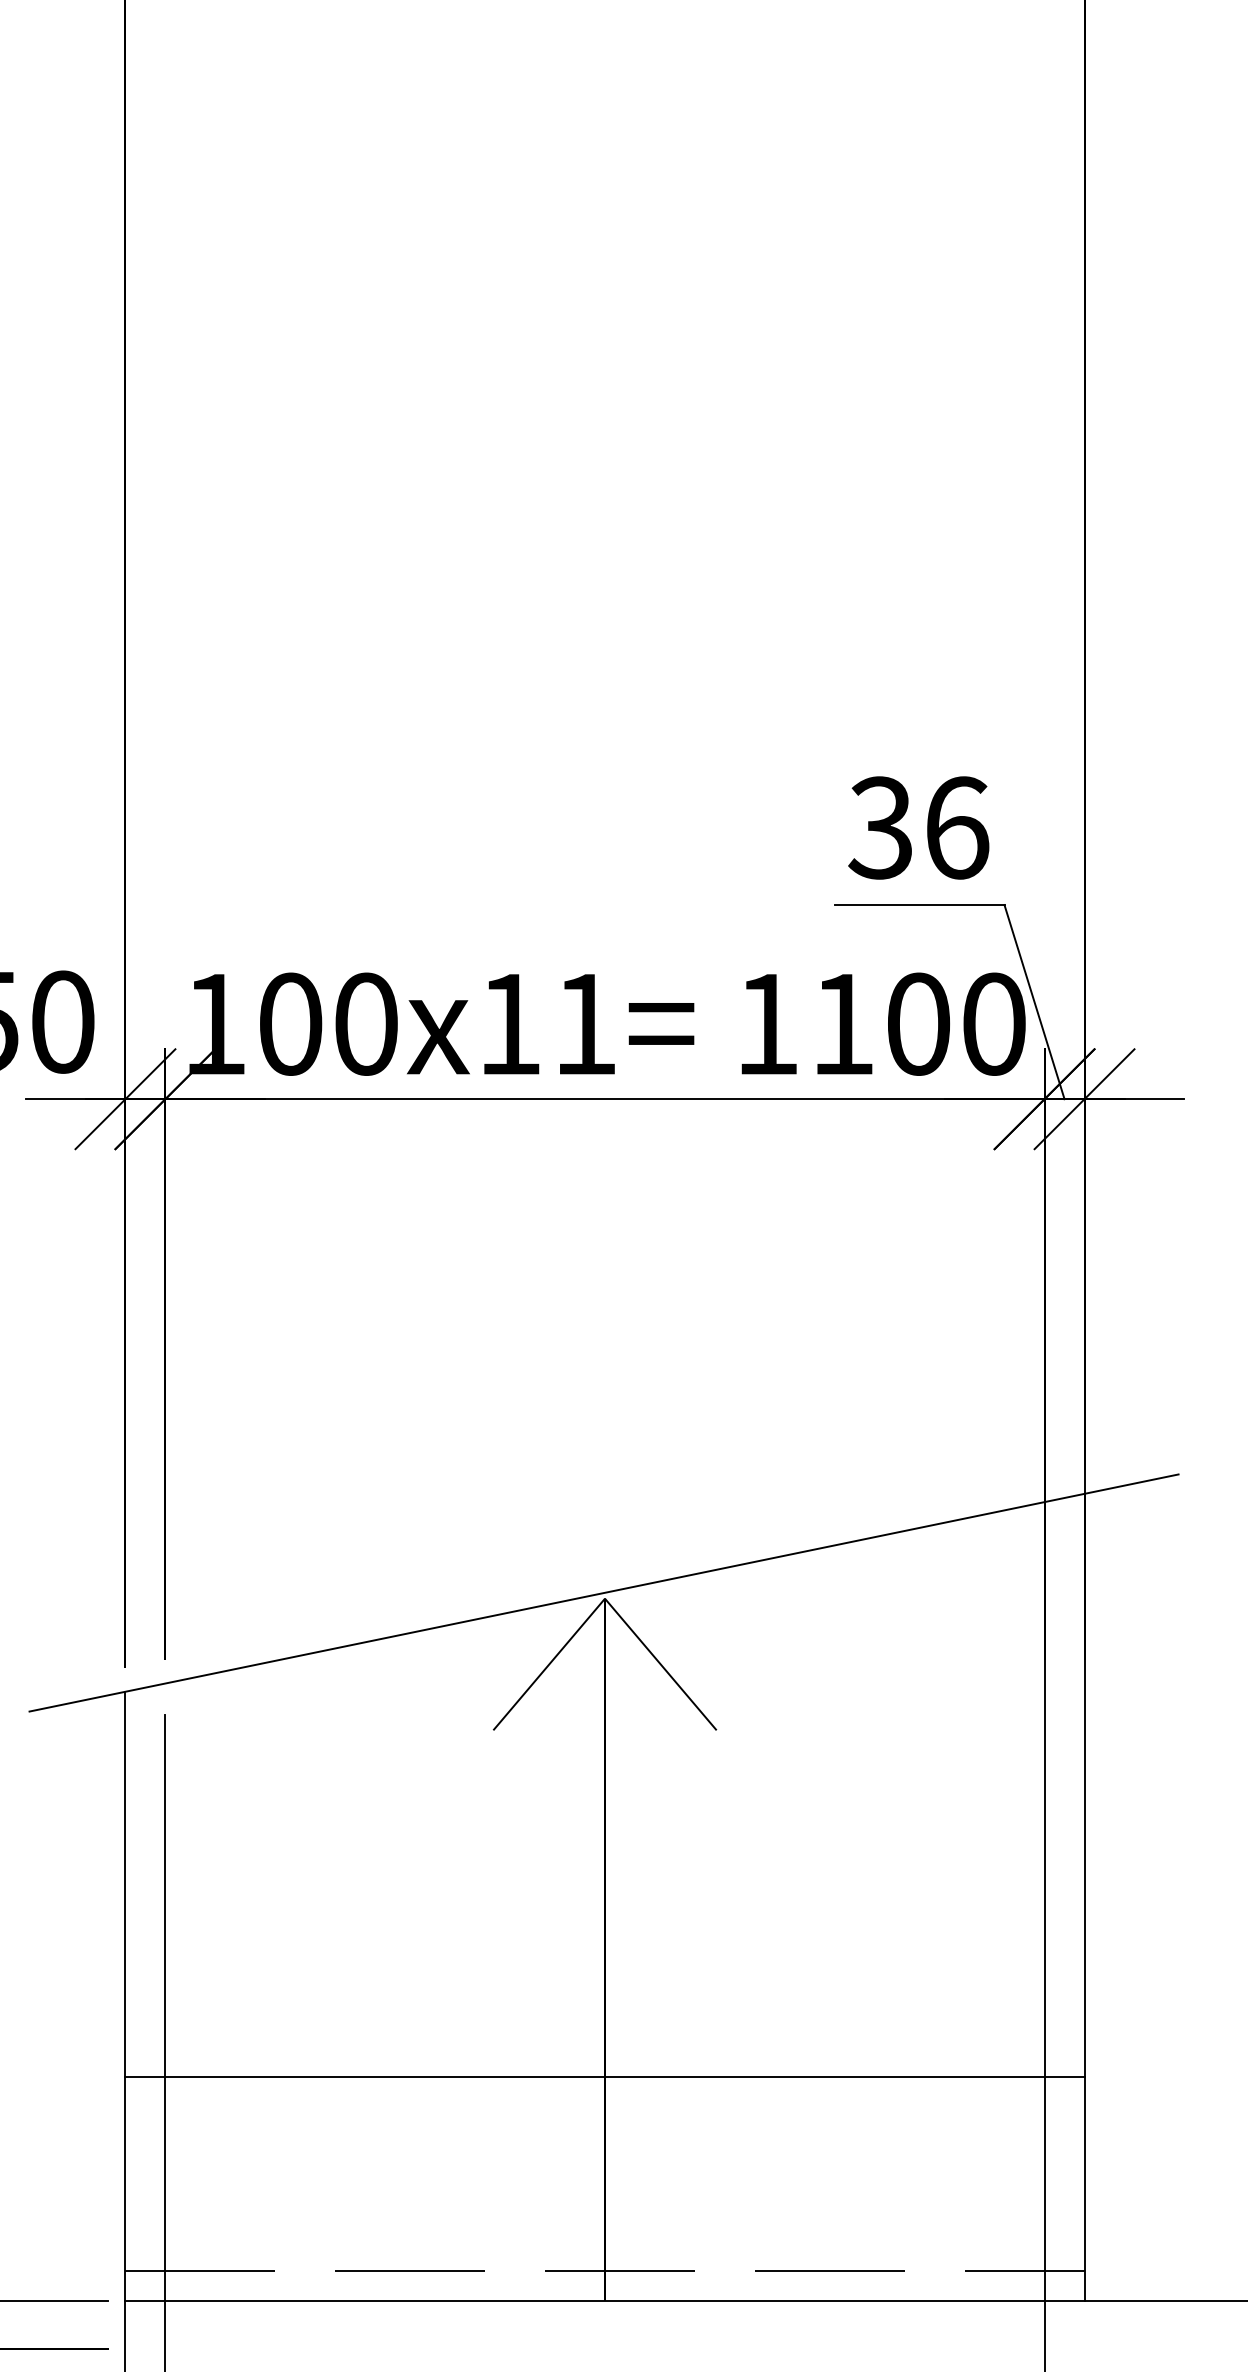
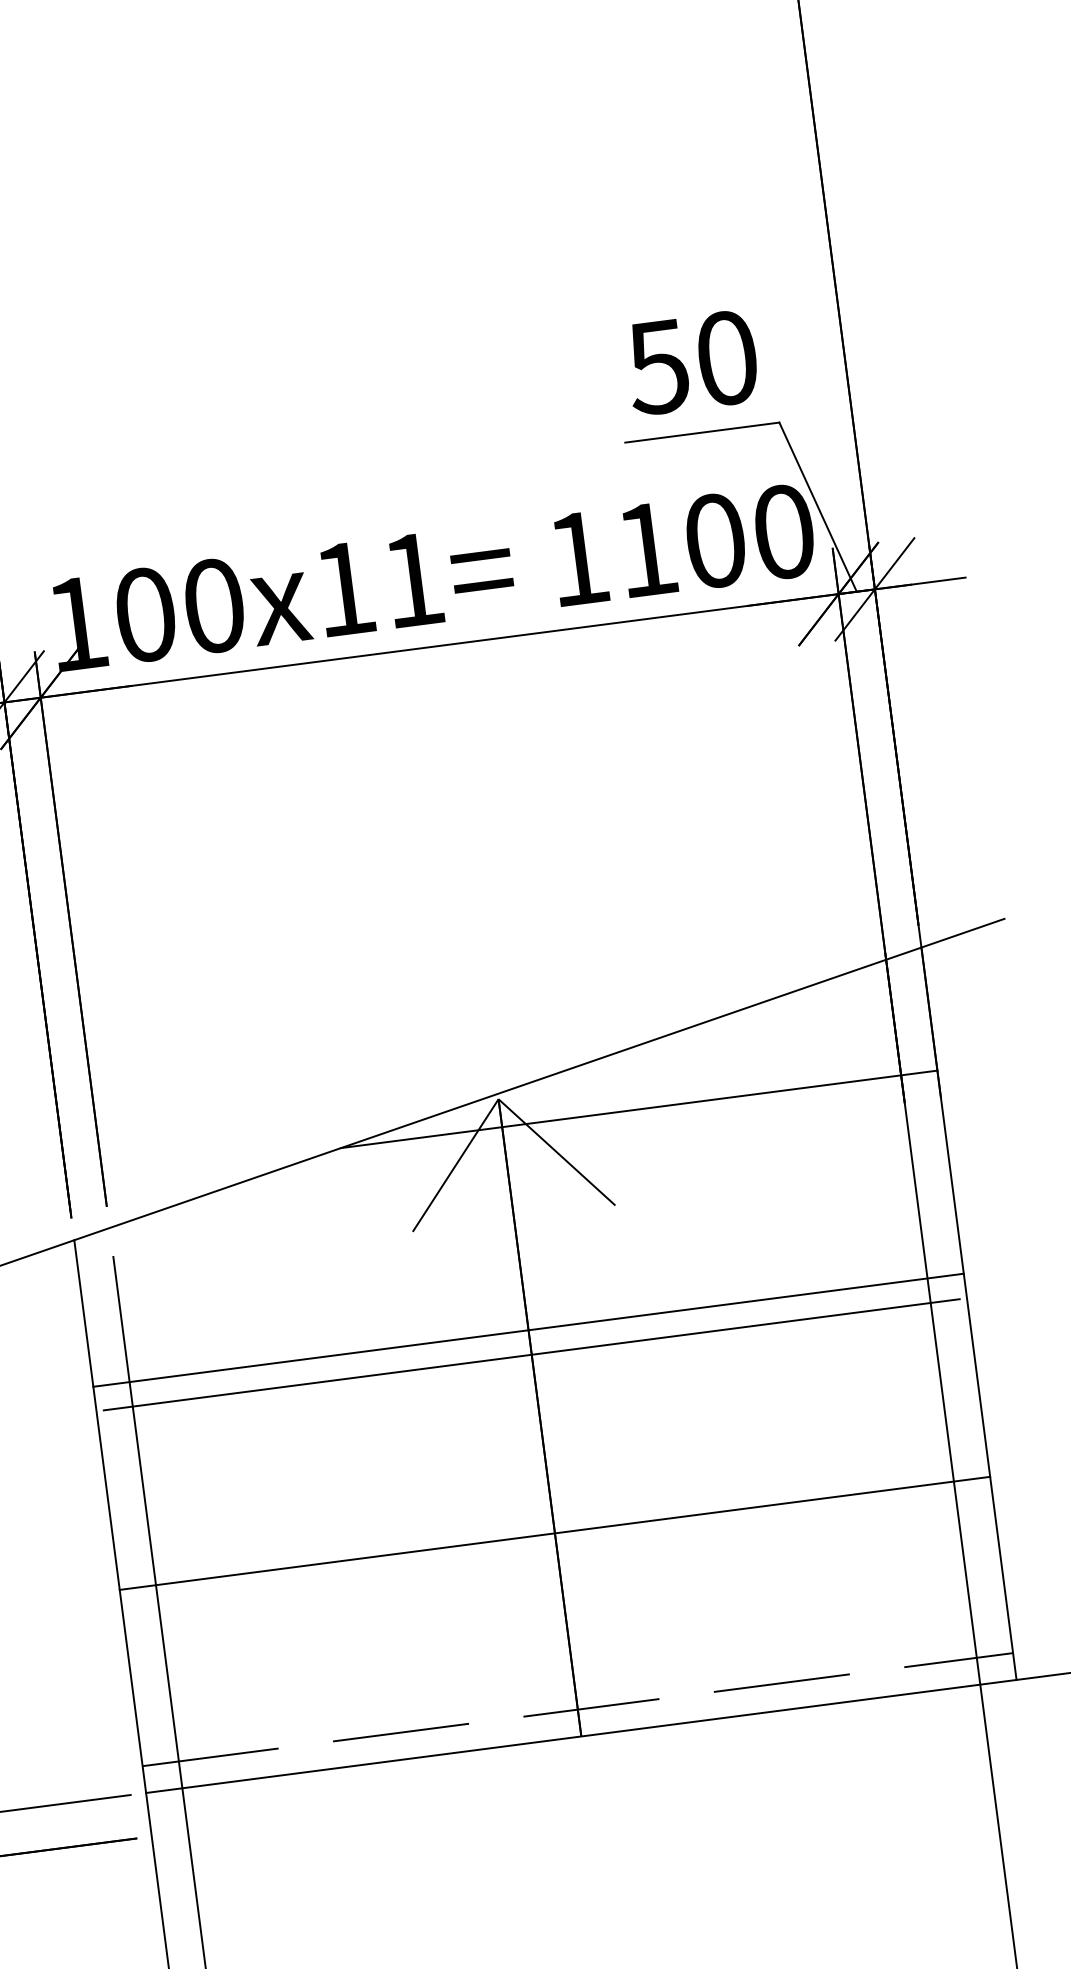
text: (918, 827) -> (692, 362), 36 -> 50
line: (755, 1629) -> (638, 1109), added
line: (604, 1853) -> (528, 1330), added
line: (604, 1880) -> (531, 1355), added

